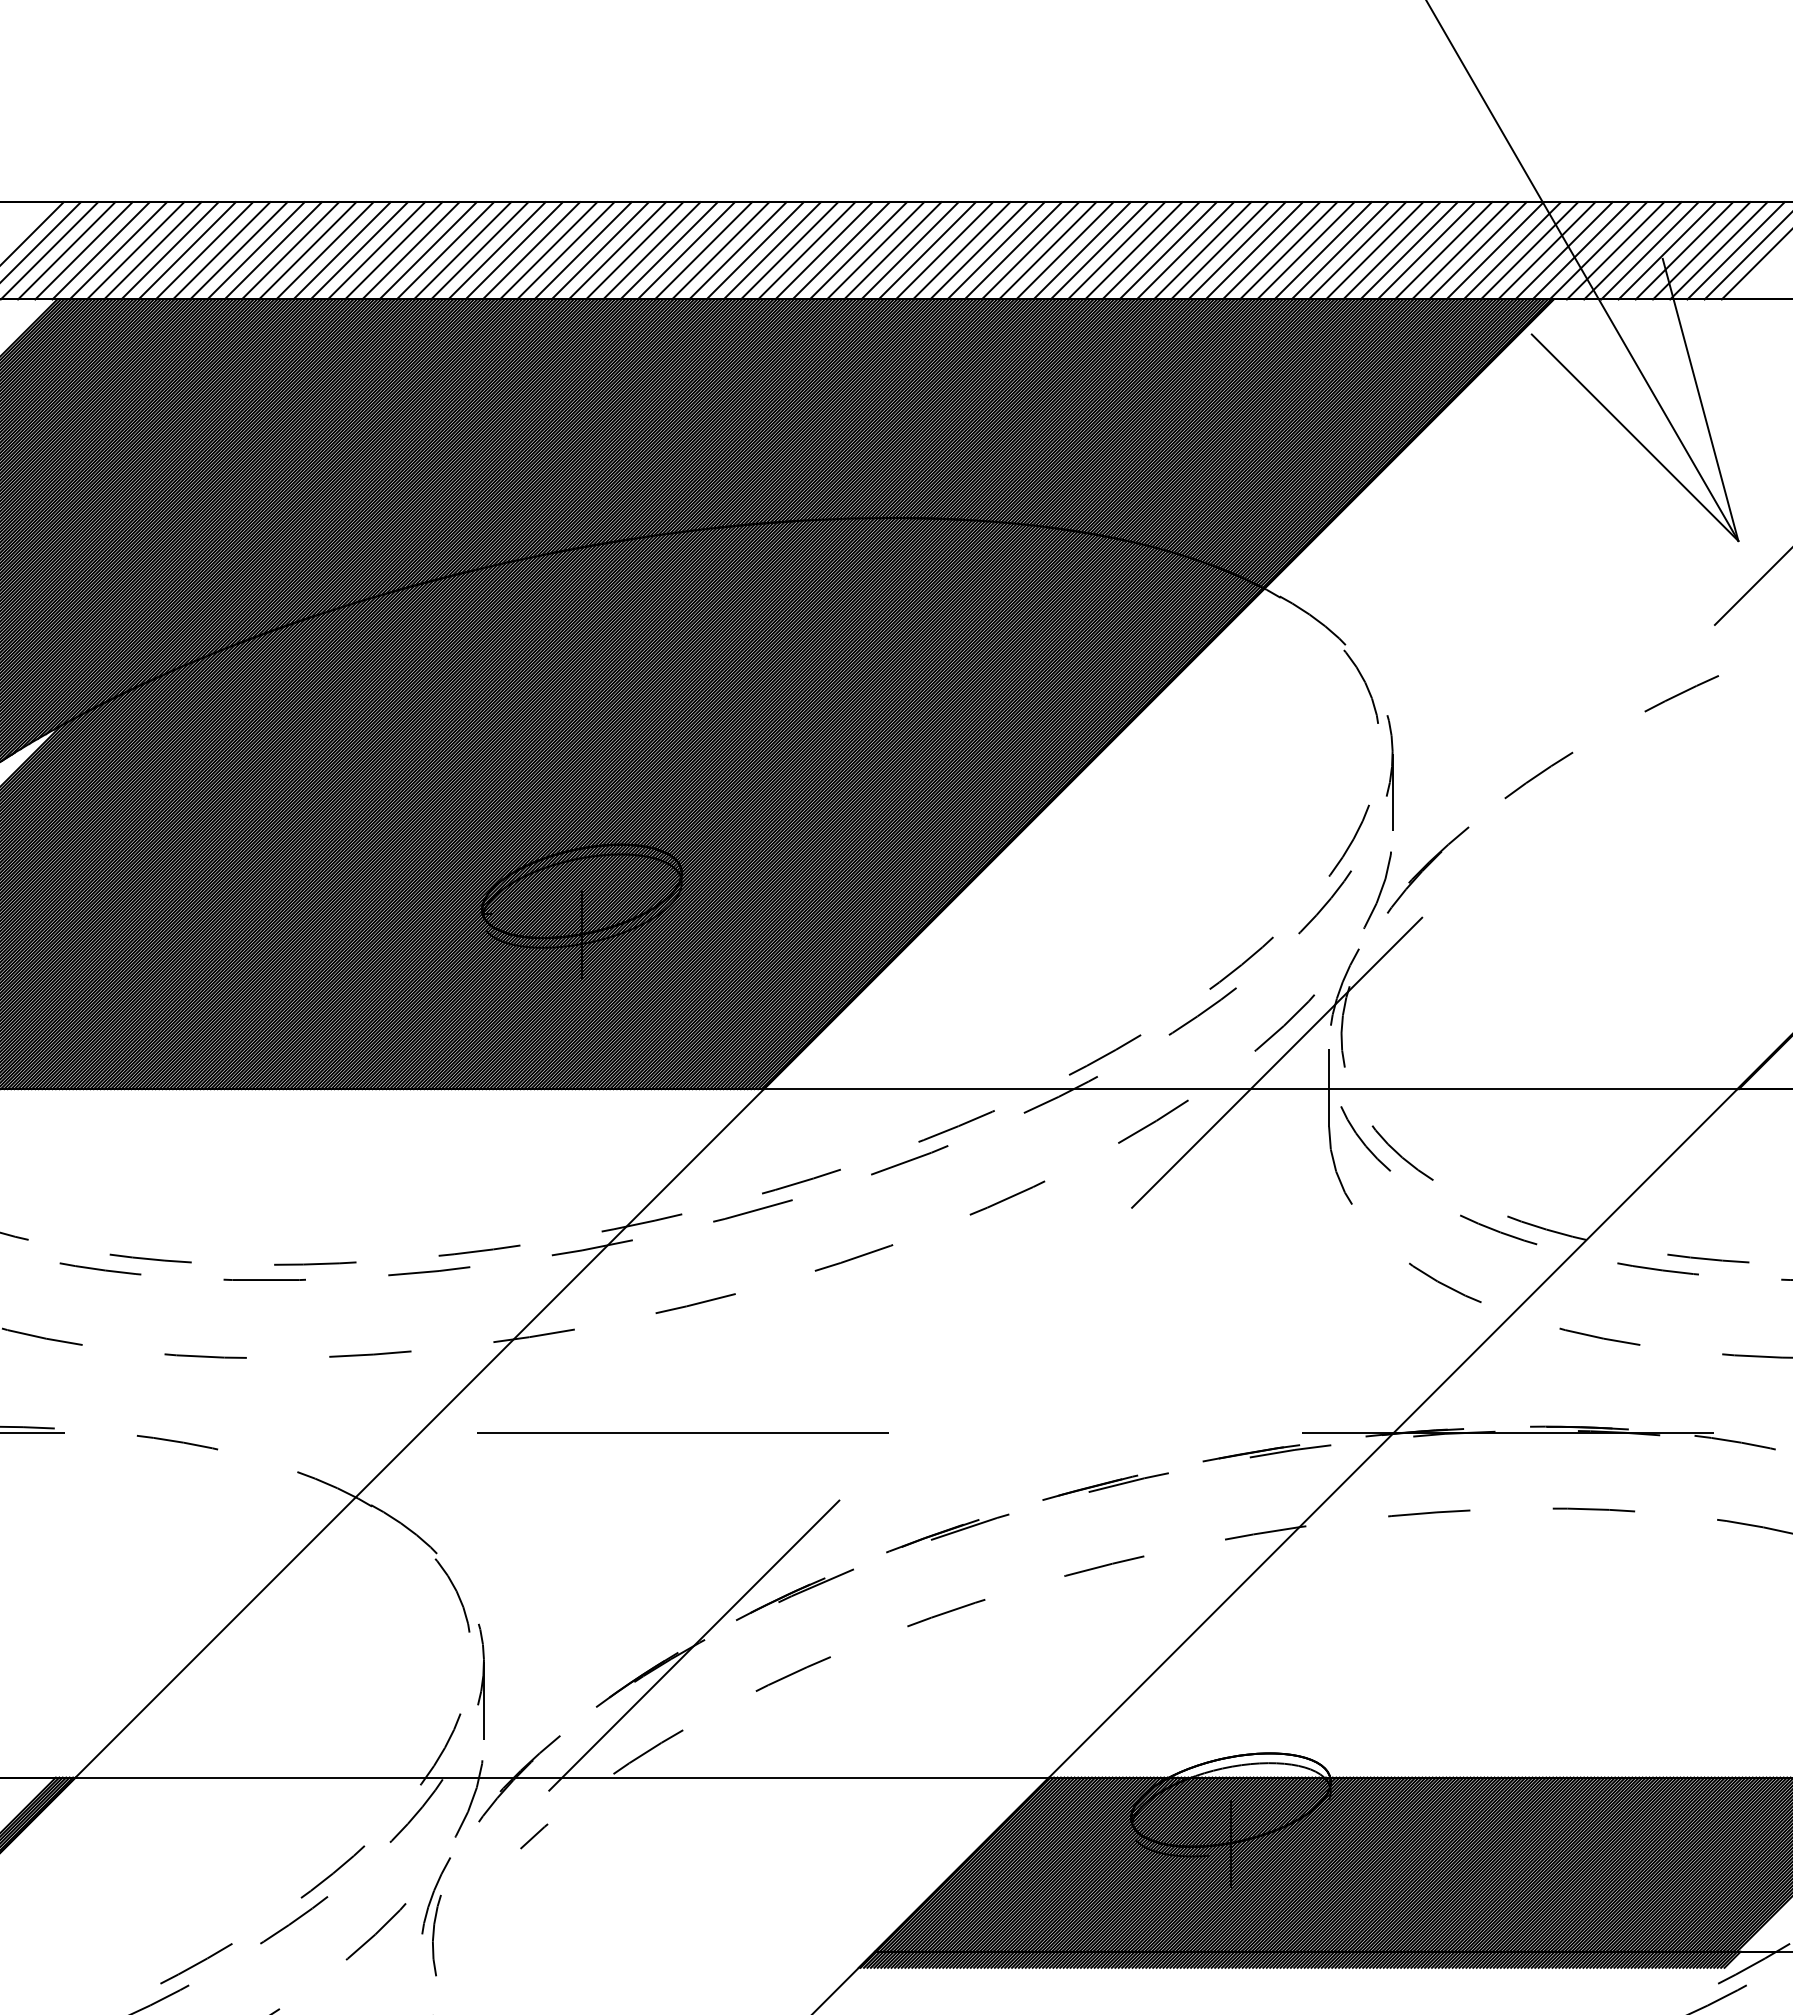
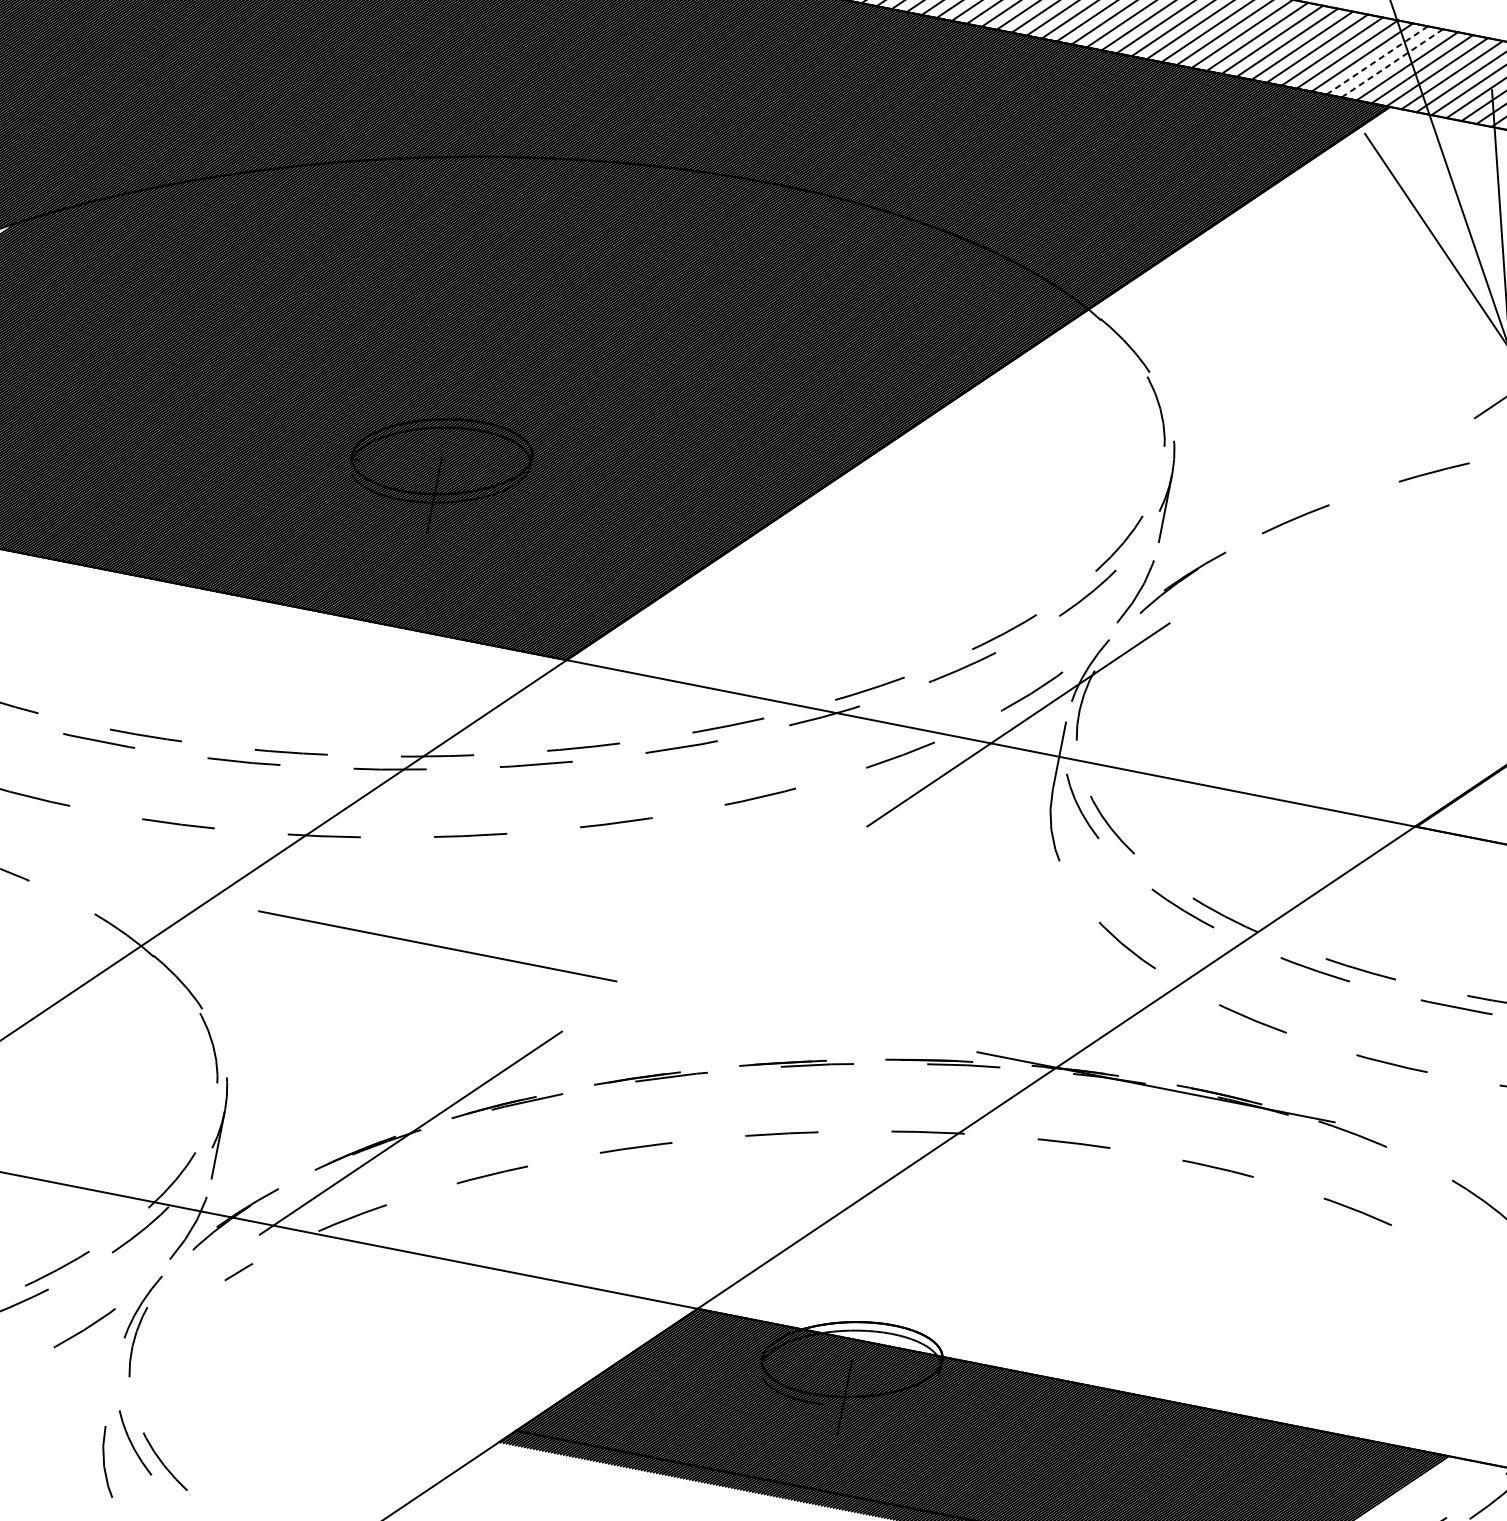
line: (1529, 250) -> (1377, 60), solid -> dashed
line: (1546, 250) -> (1392, 63), solid -> dashed

